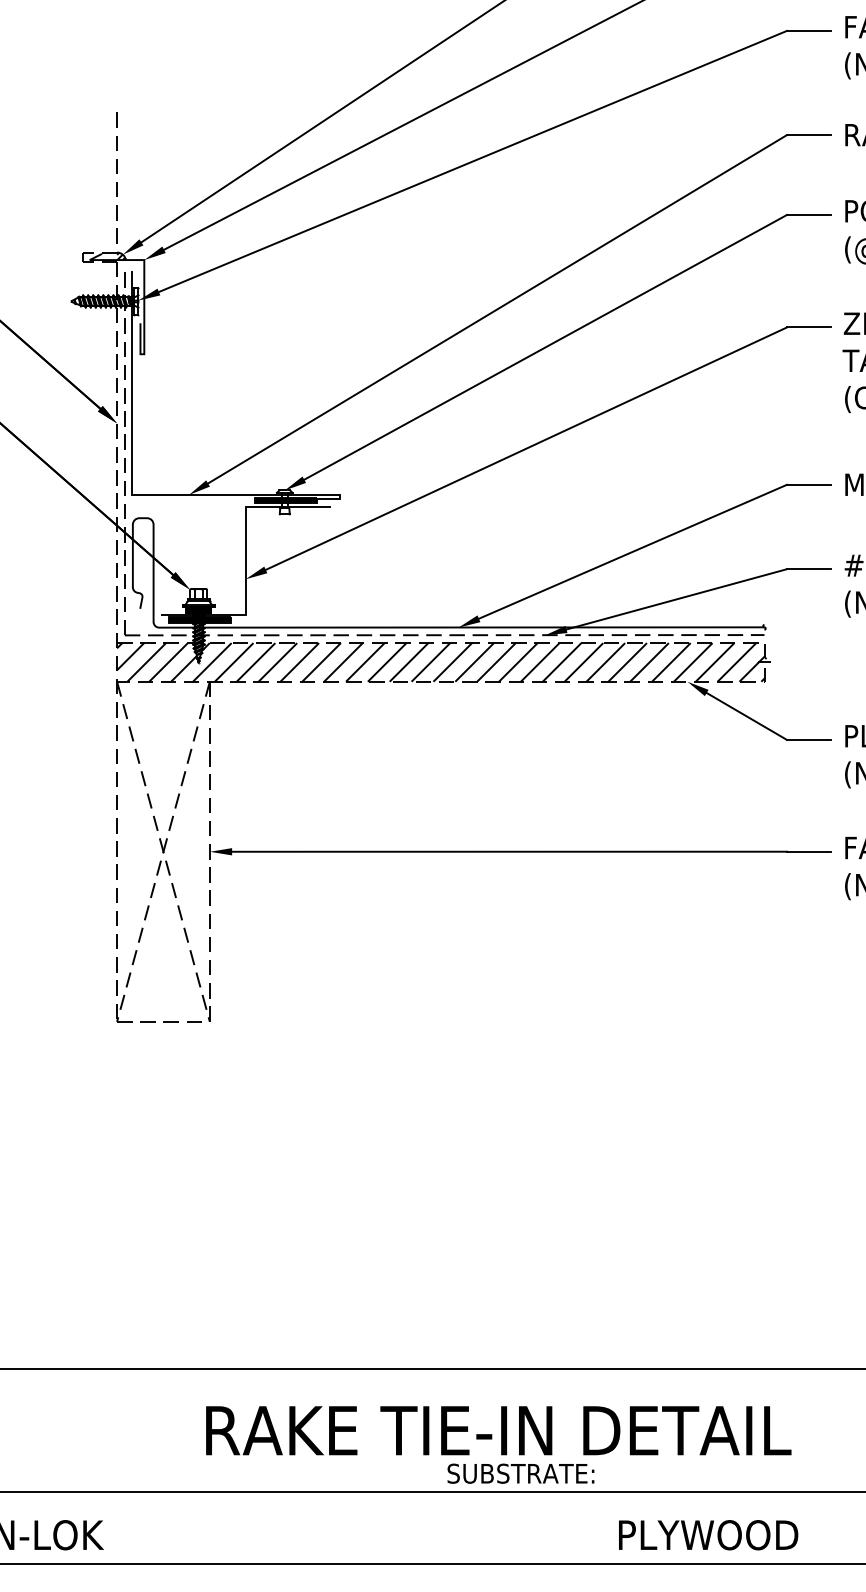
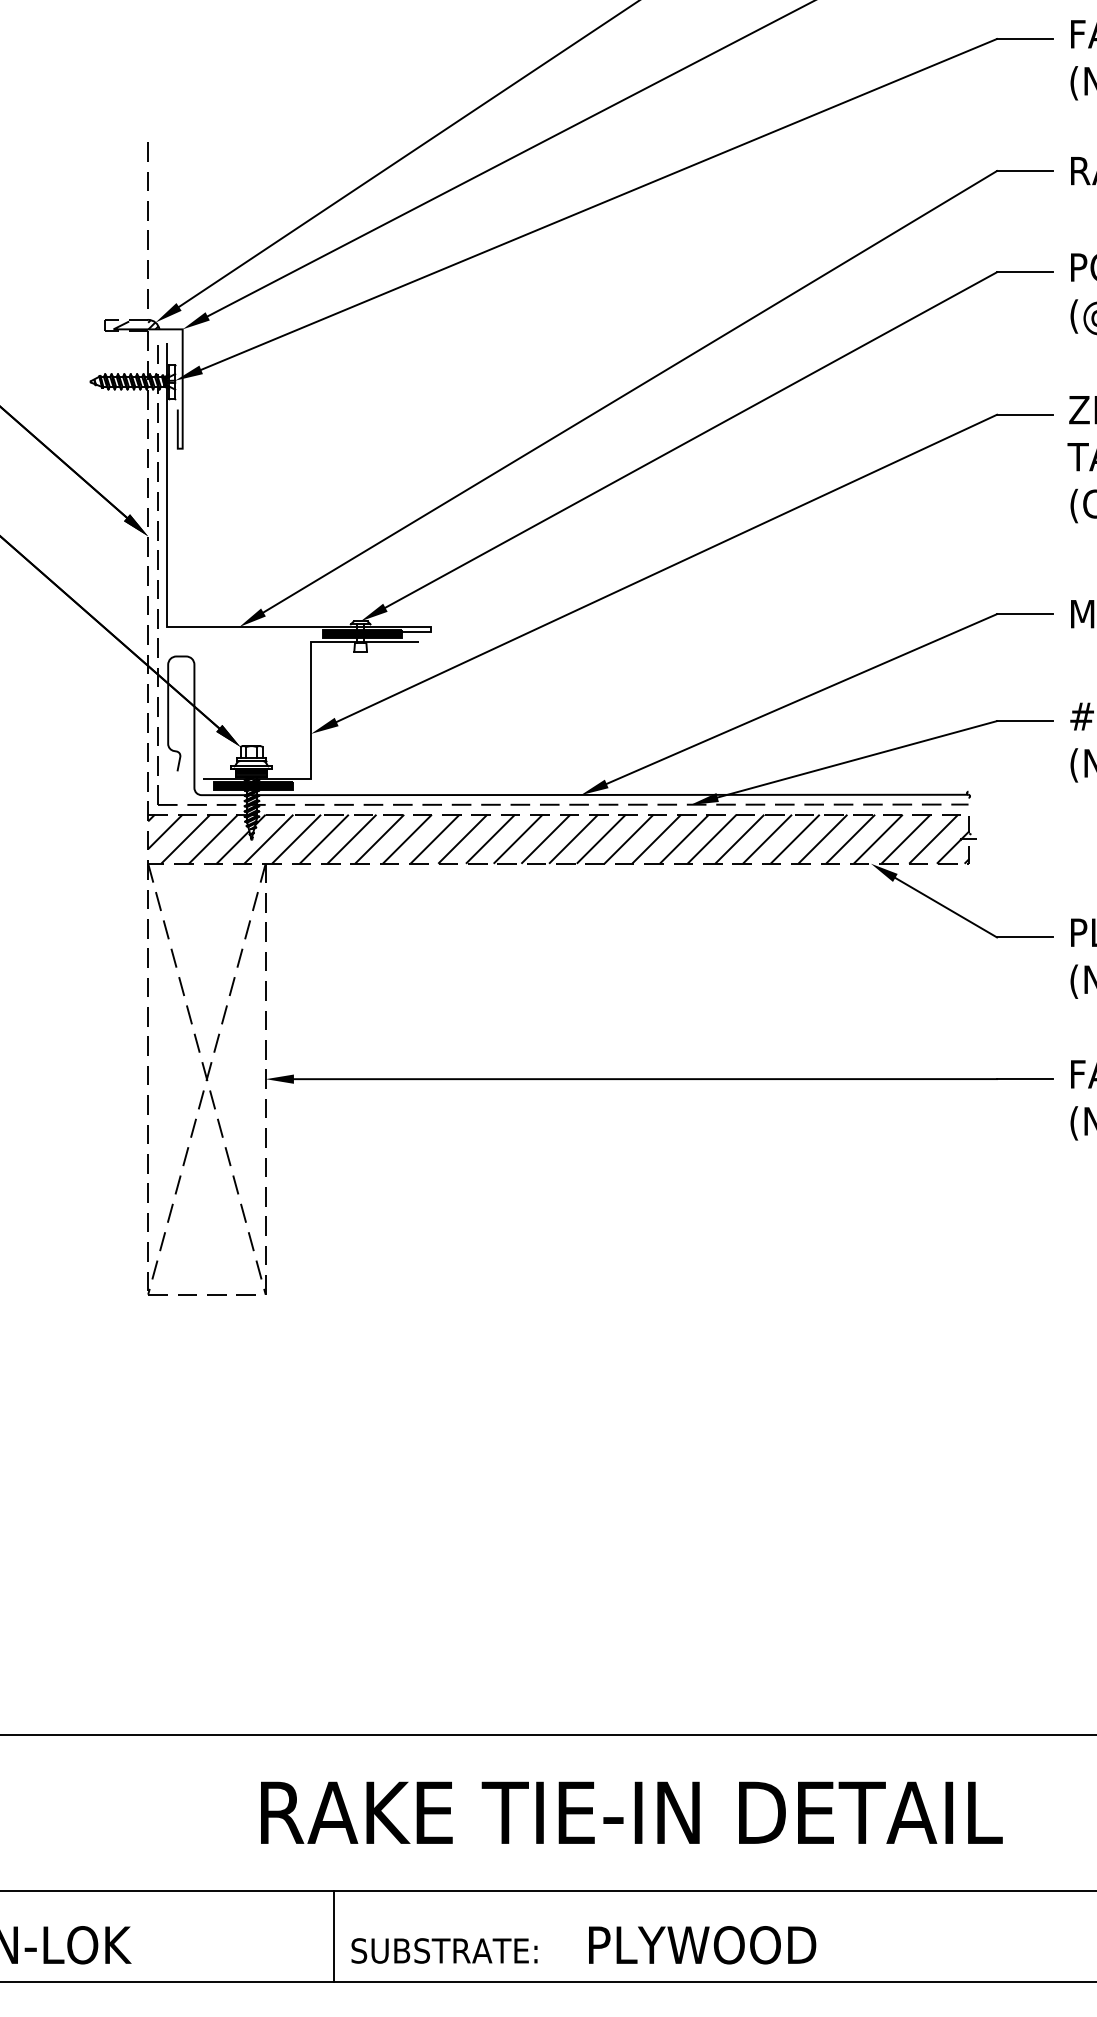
text: (520, 1473) -> (443, 1950), moved
line: (263, 1528) -> (333, 1936), added
text: (708, 1535) -> (702, 1945), moved

